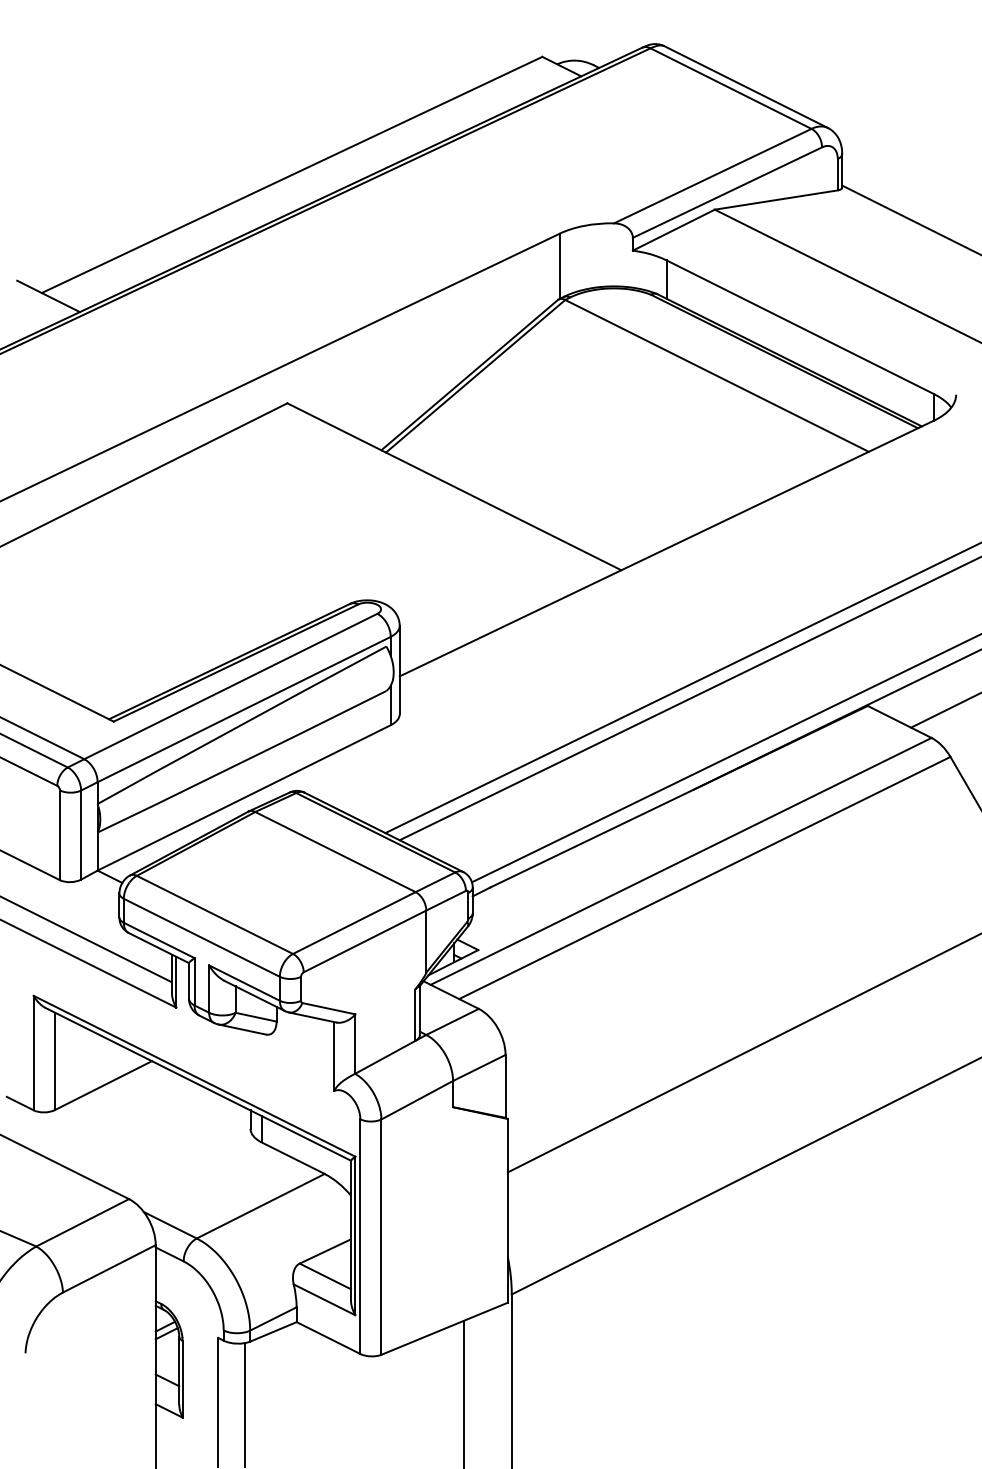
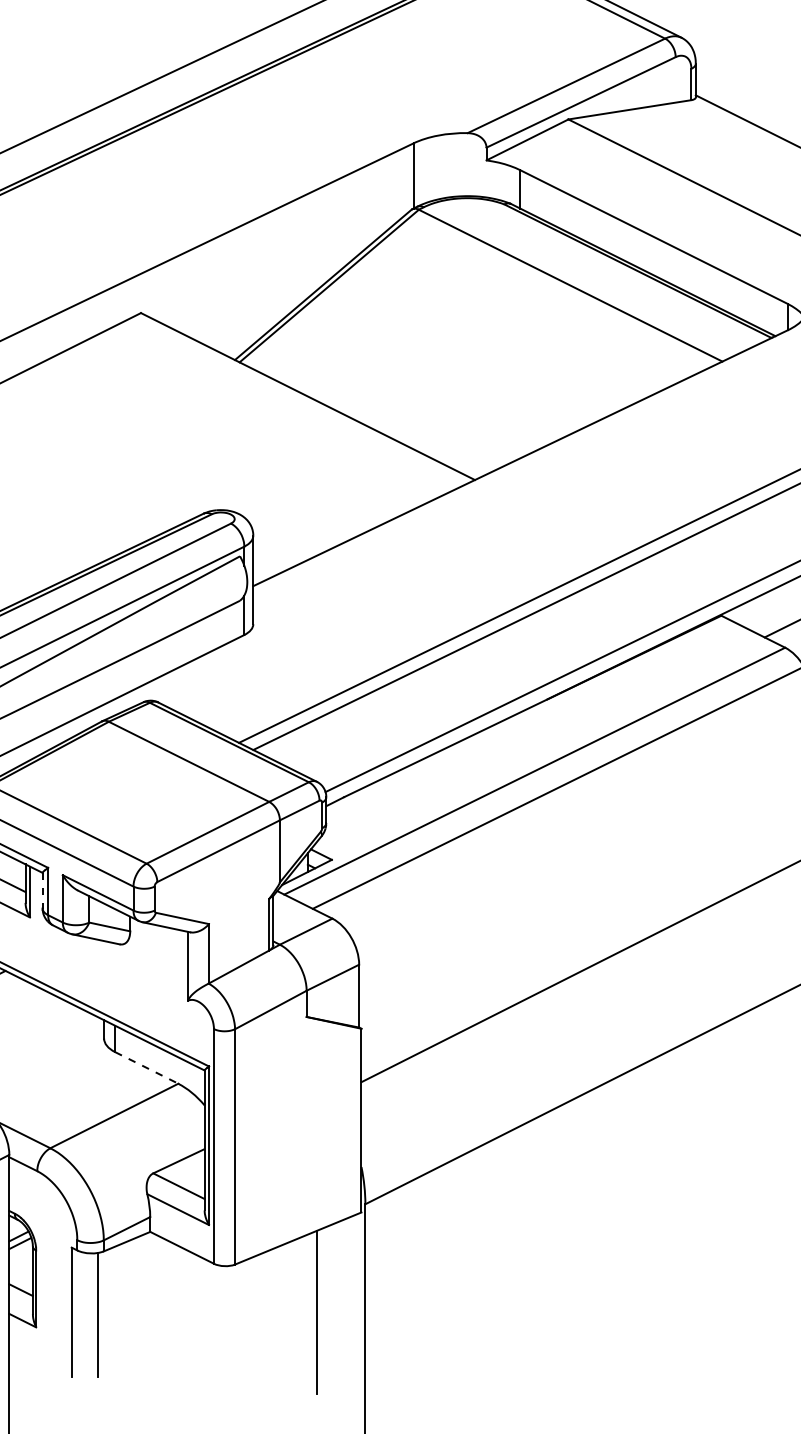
line: (189, 980) -> (43, 890), solid -> dashed
line: (293, 1158) -> (147, 1068), solid -> dashed

